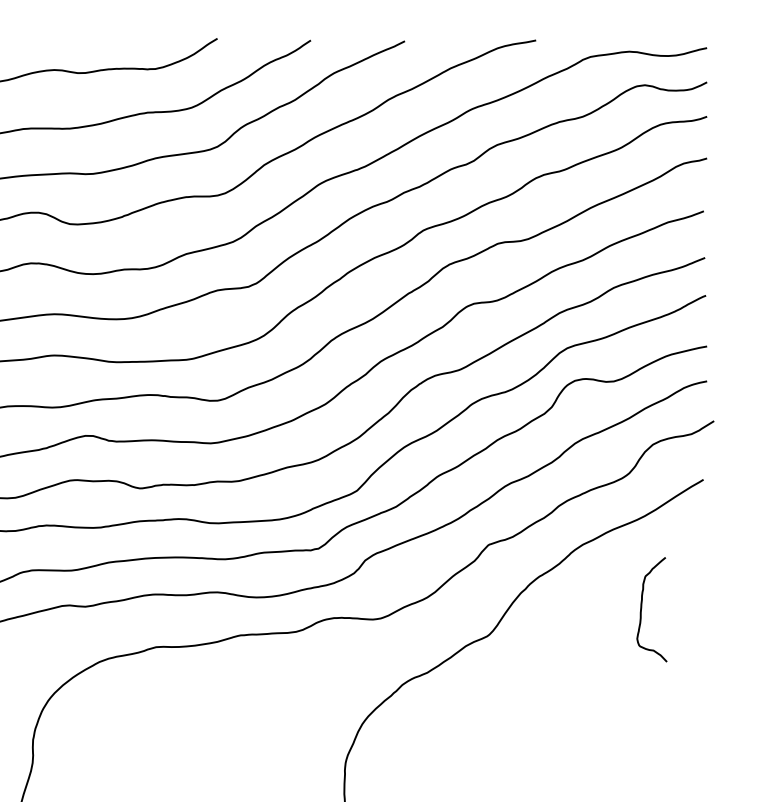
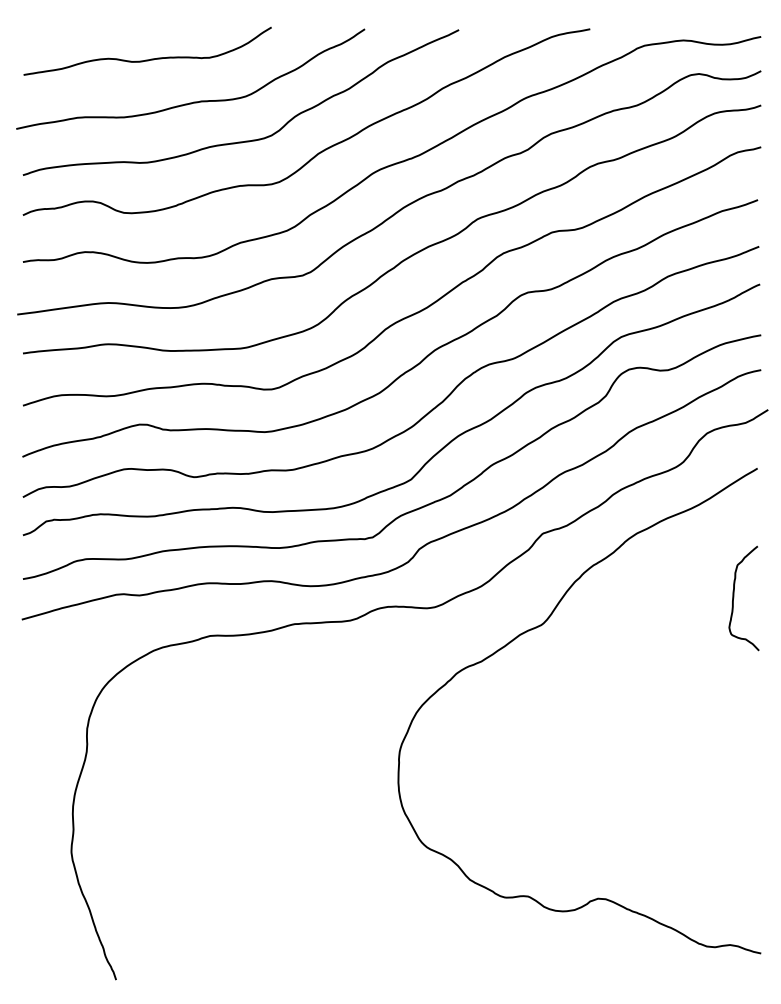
curve: (642, 608) -> (734, 597), moved

